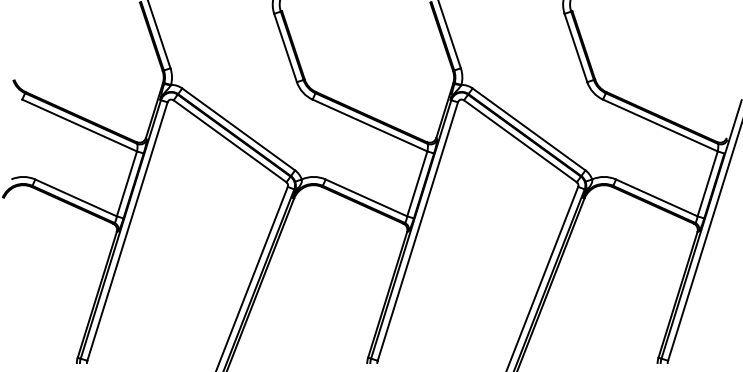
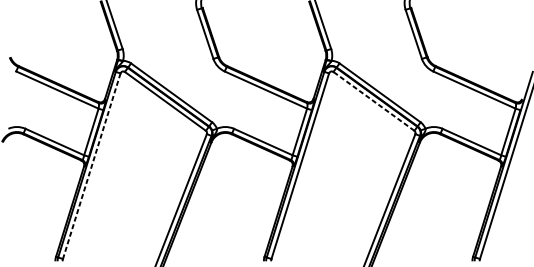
line: (520, 141) -> (373, 101), solid -> dashed
line: (127, 232) -> (91, 166), solid -> dashed

